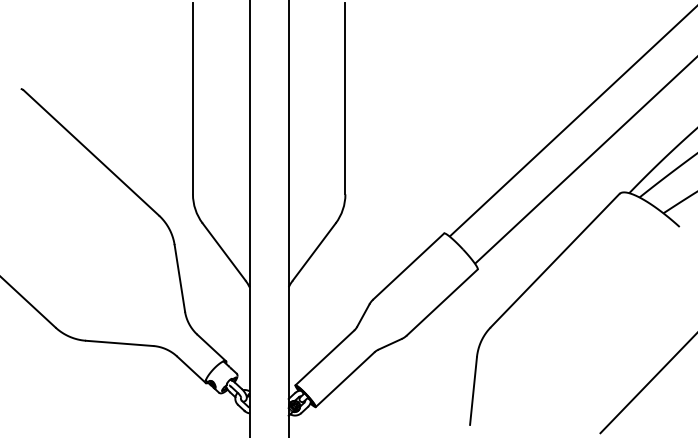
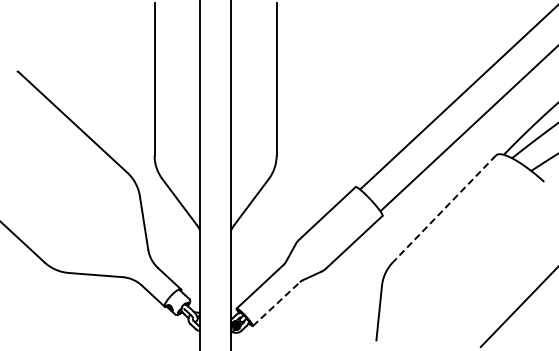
line: (555, 261) -> (444, 209), solid -> dashed
line: (345, 378) -> (276, 303), solid -> dashed

